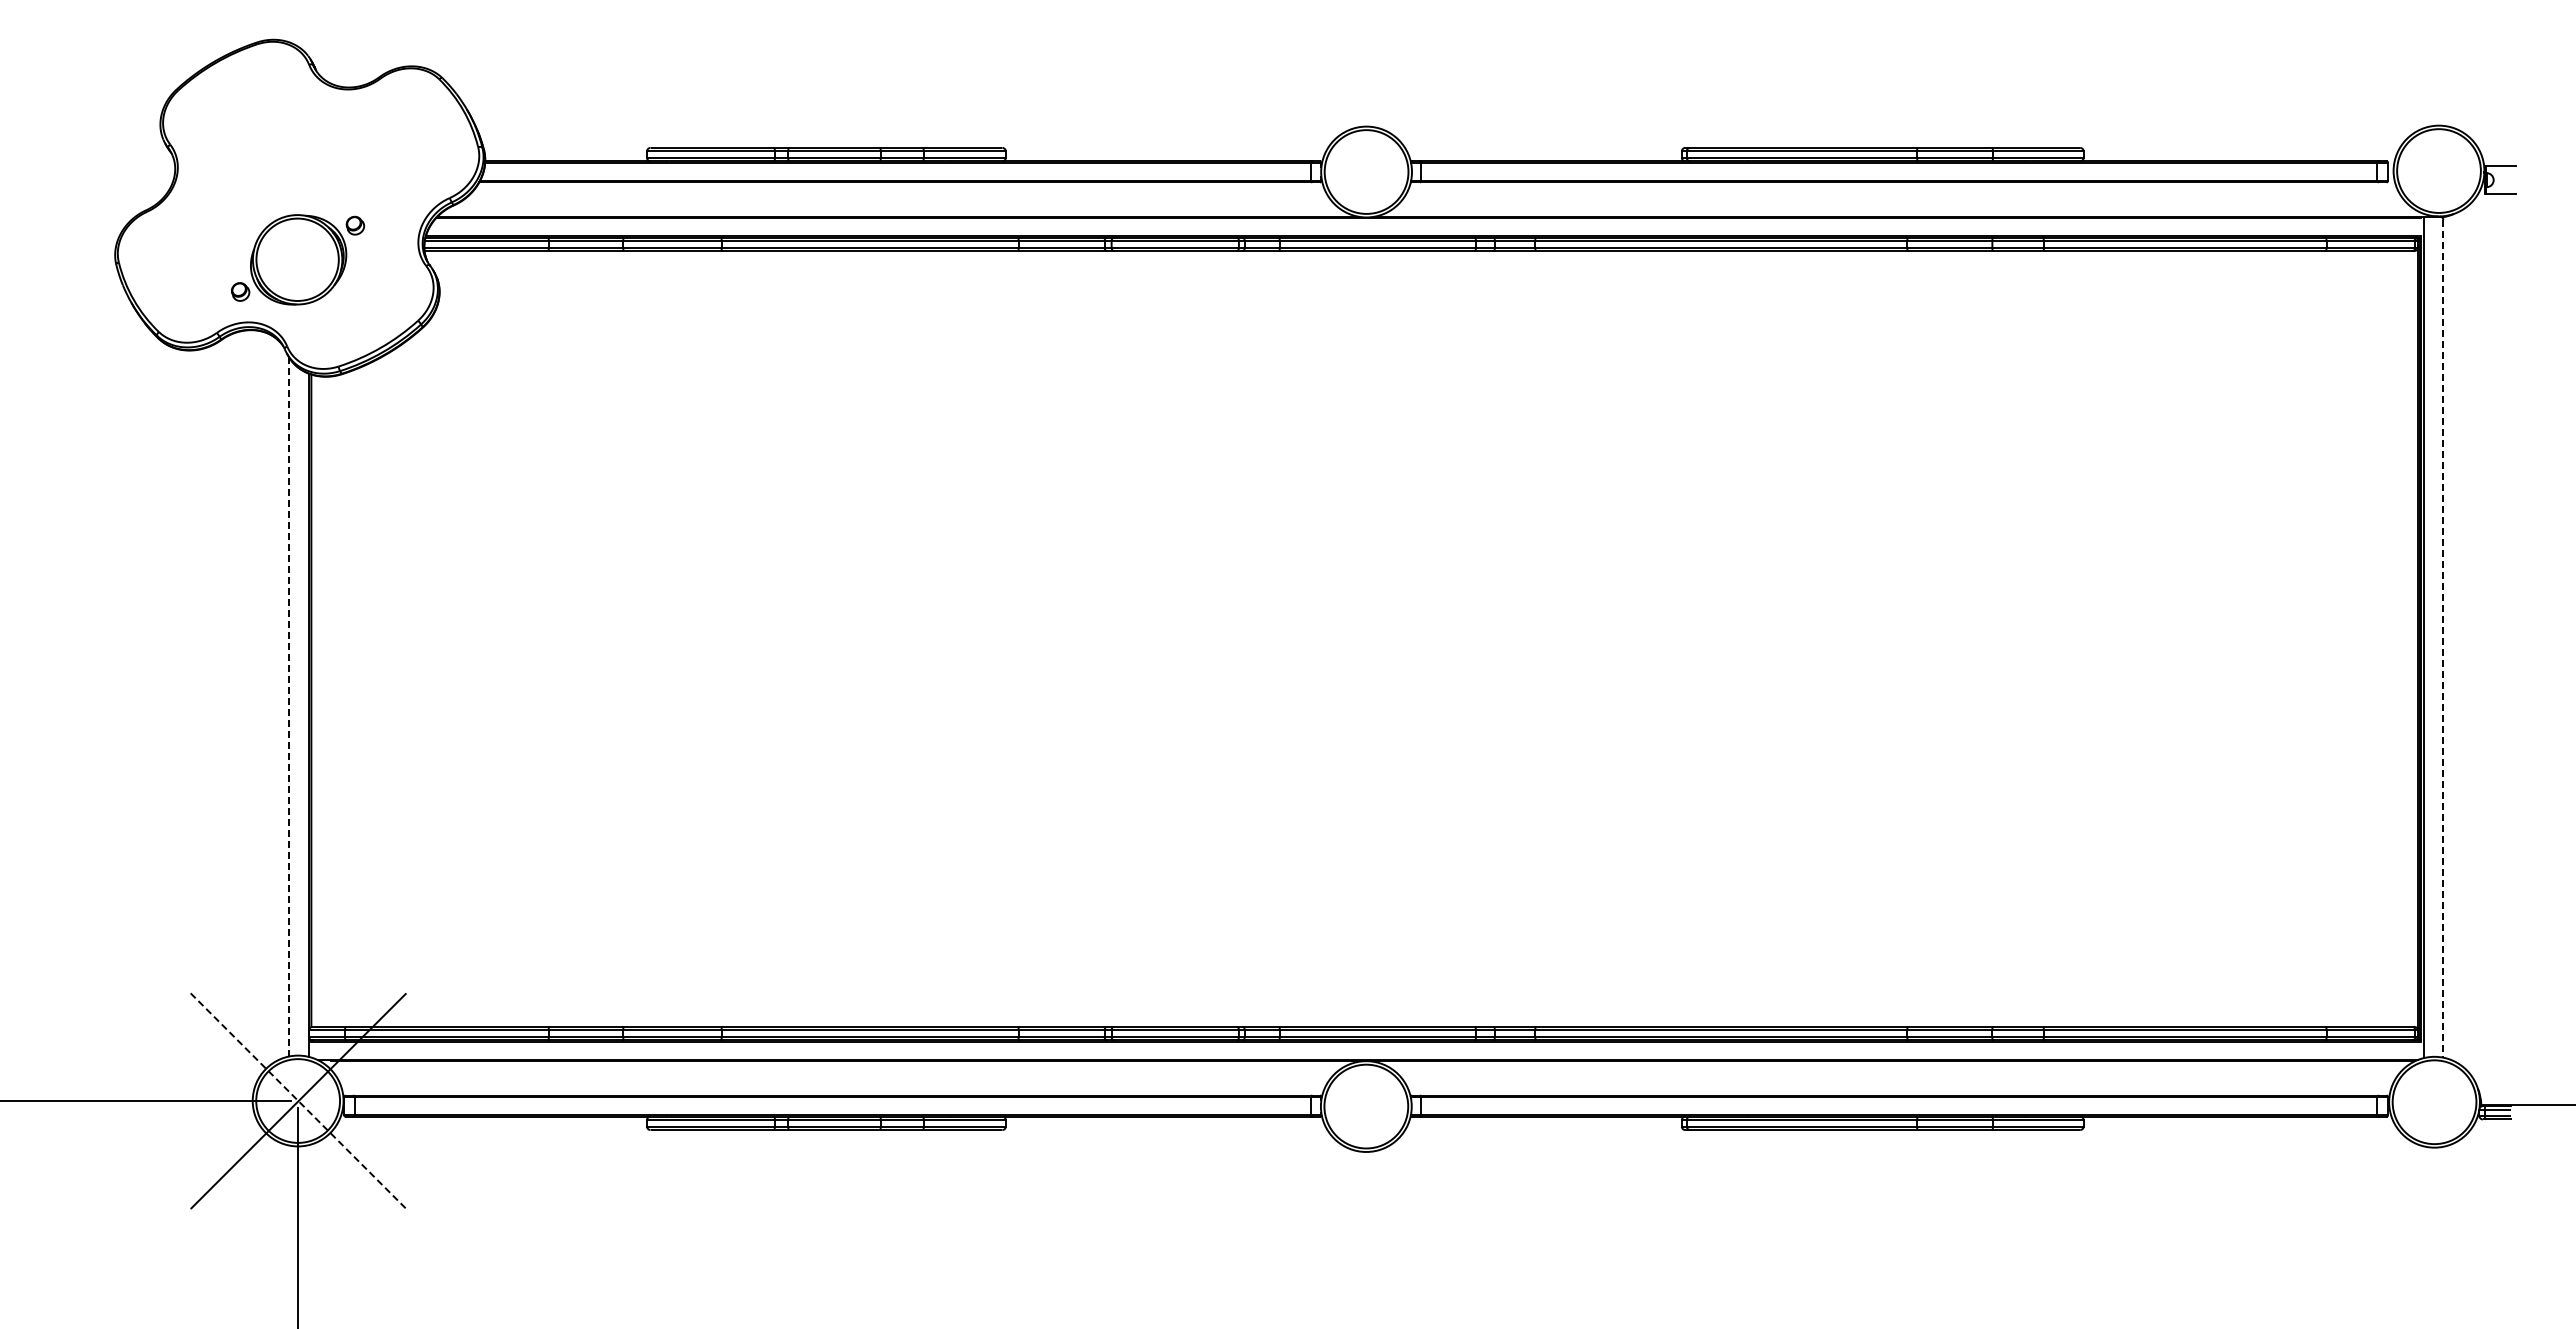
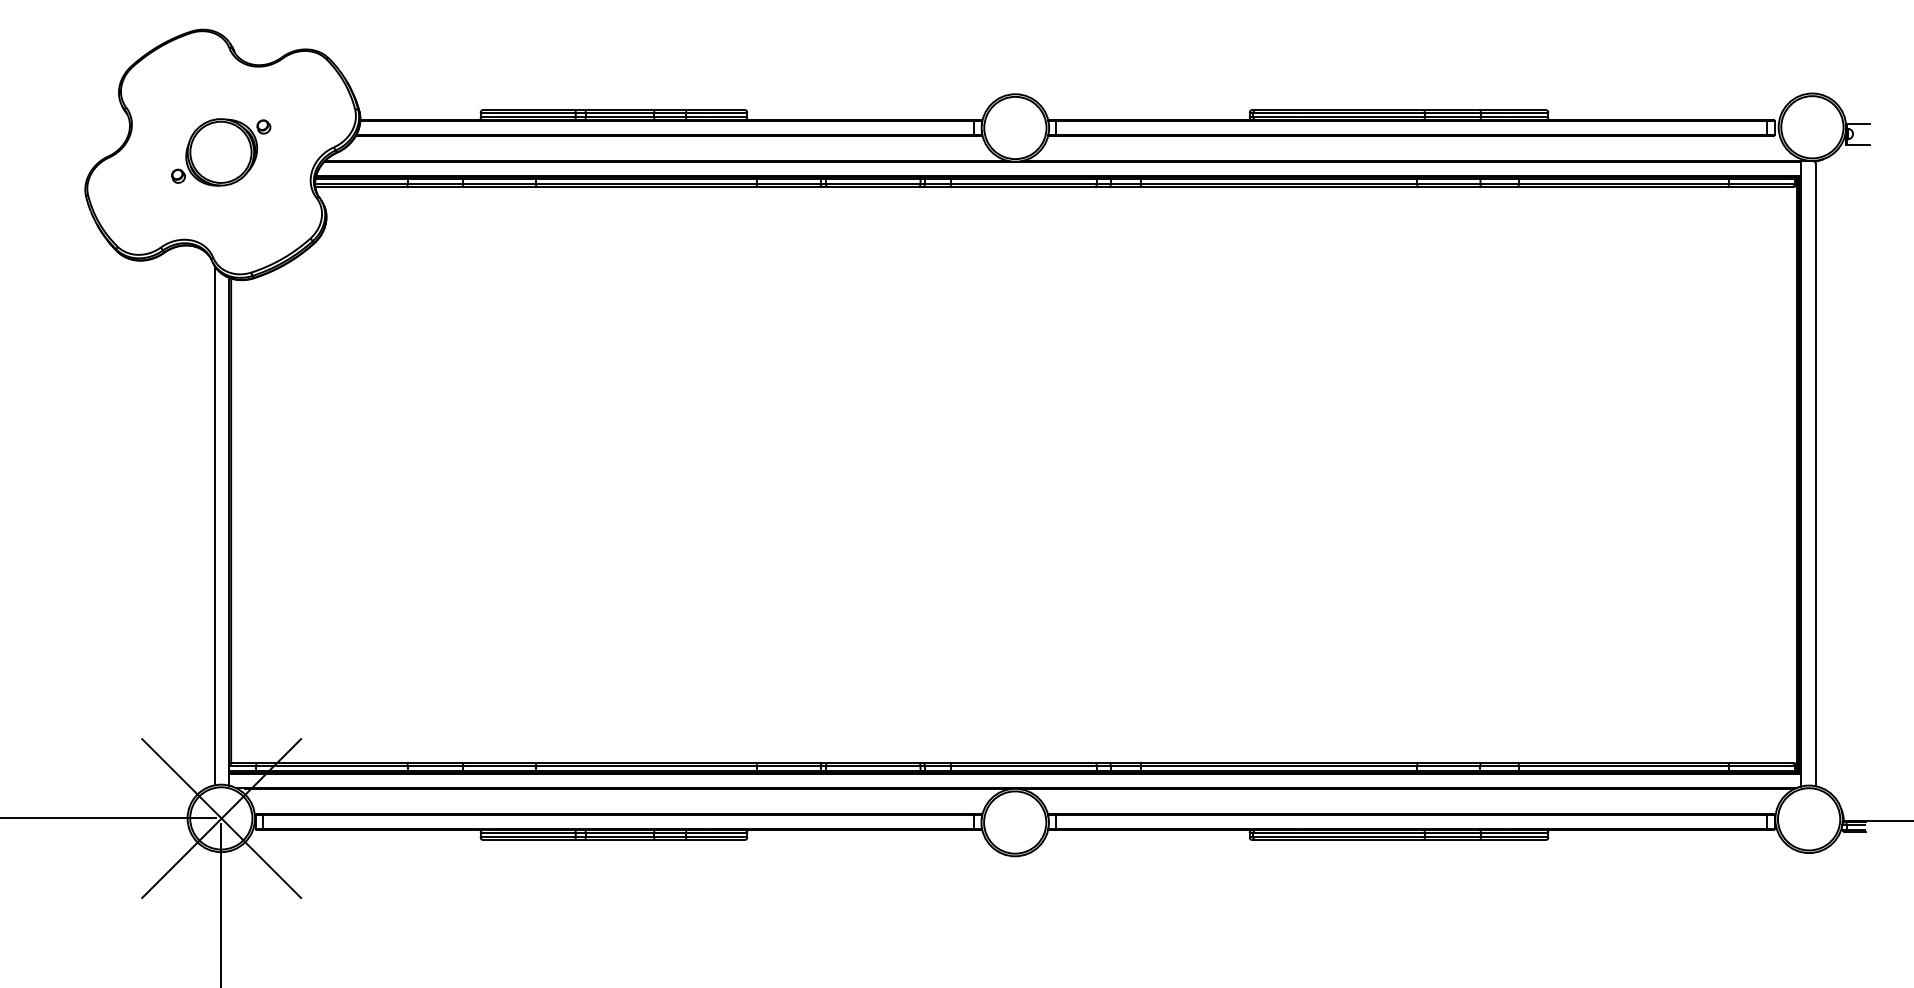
part: (298, 259) -> (221, 152), moved
line: (2443, 638) -> (1815, 474), dashed -> solid
line: (288, 706) -> (214, 525), dashed -> solid
line: (298, 1101) -> (221, 818), dashed -> solid

